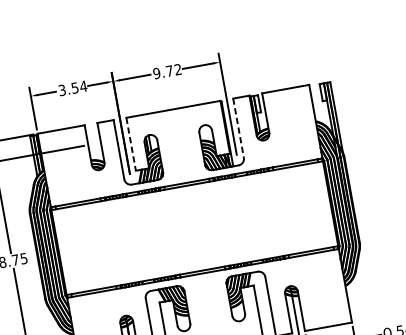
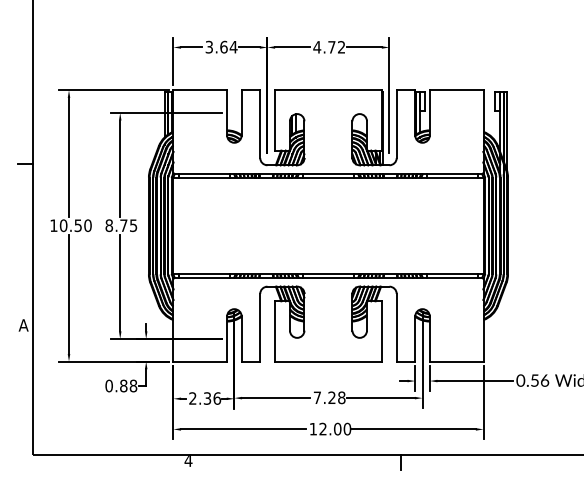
text: (157, 73) -> (317, 47), 9.72 -> 4.72
text: (74, 87) -> (223, 46), 3.54 -> 3.64
line: (238, 128) -> (396, 124), dashed -> solid
line: (131, 145) -> (274, 121), dashed -> solid

